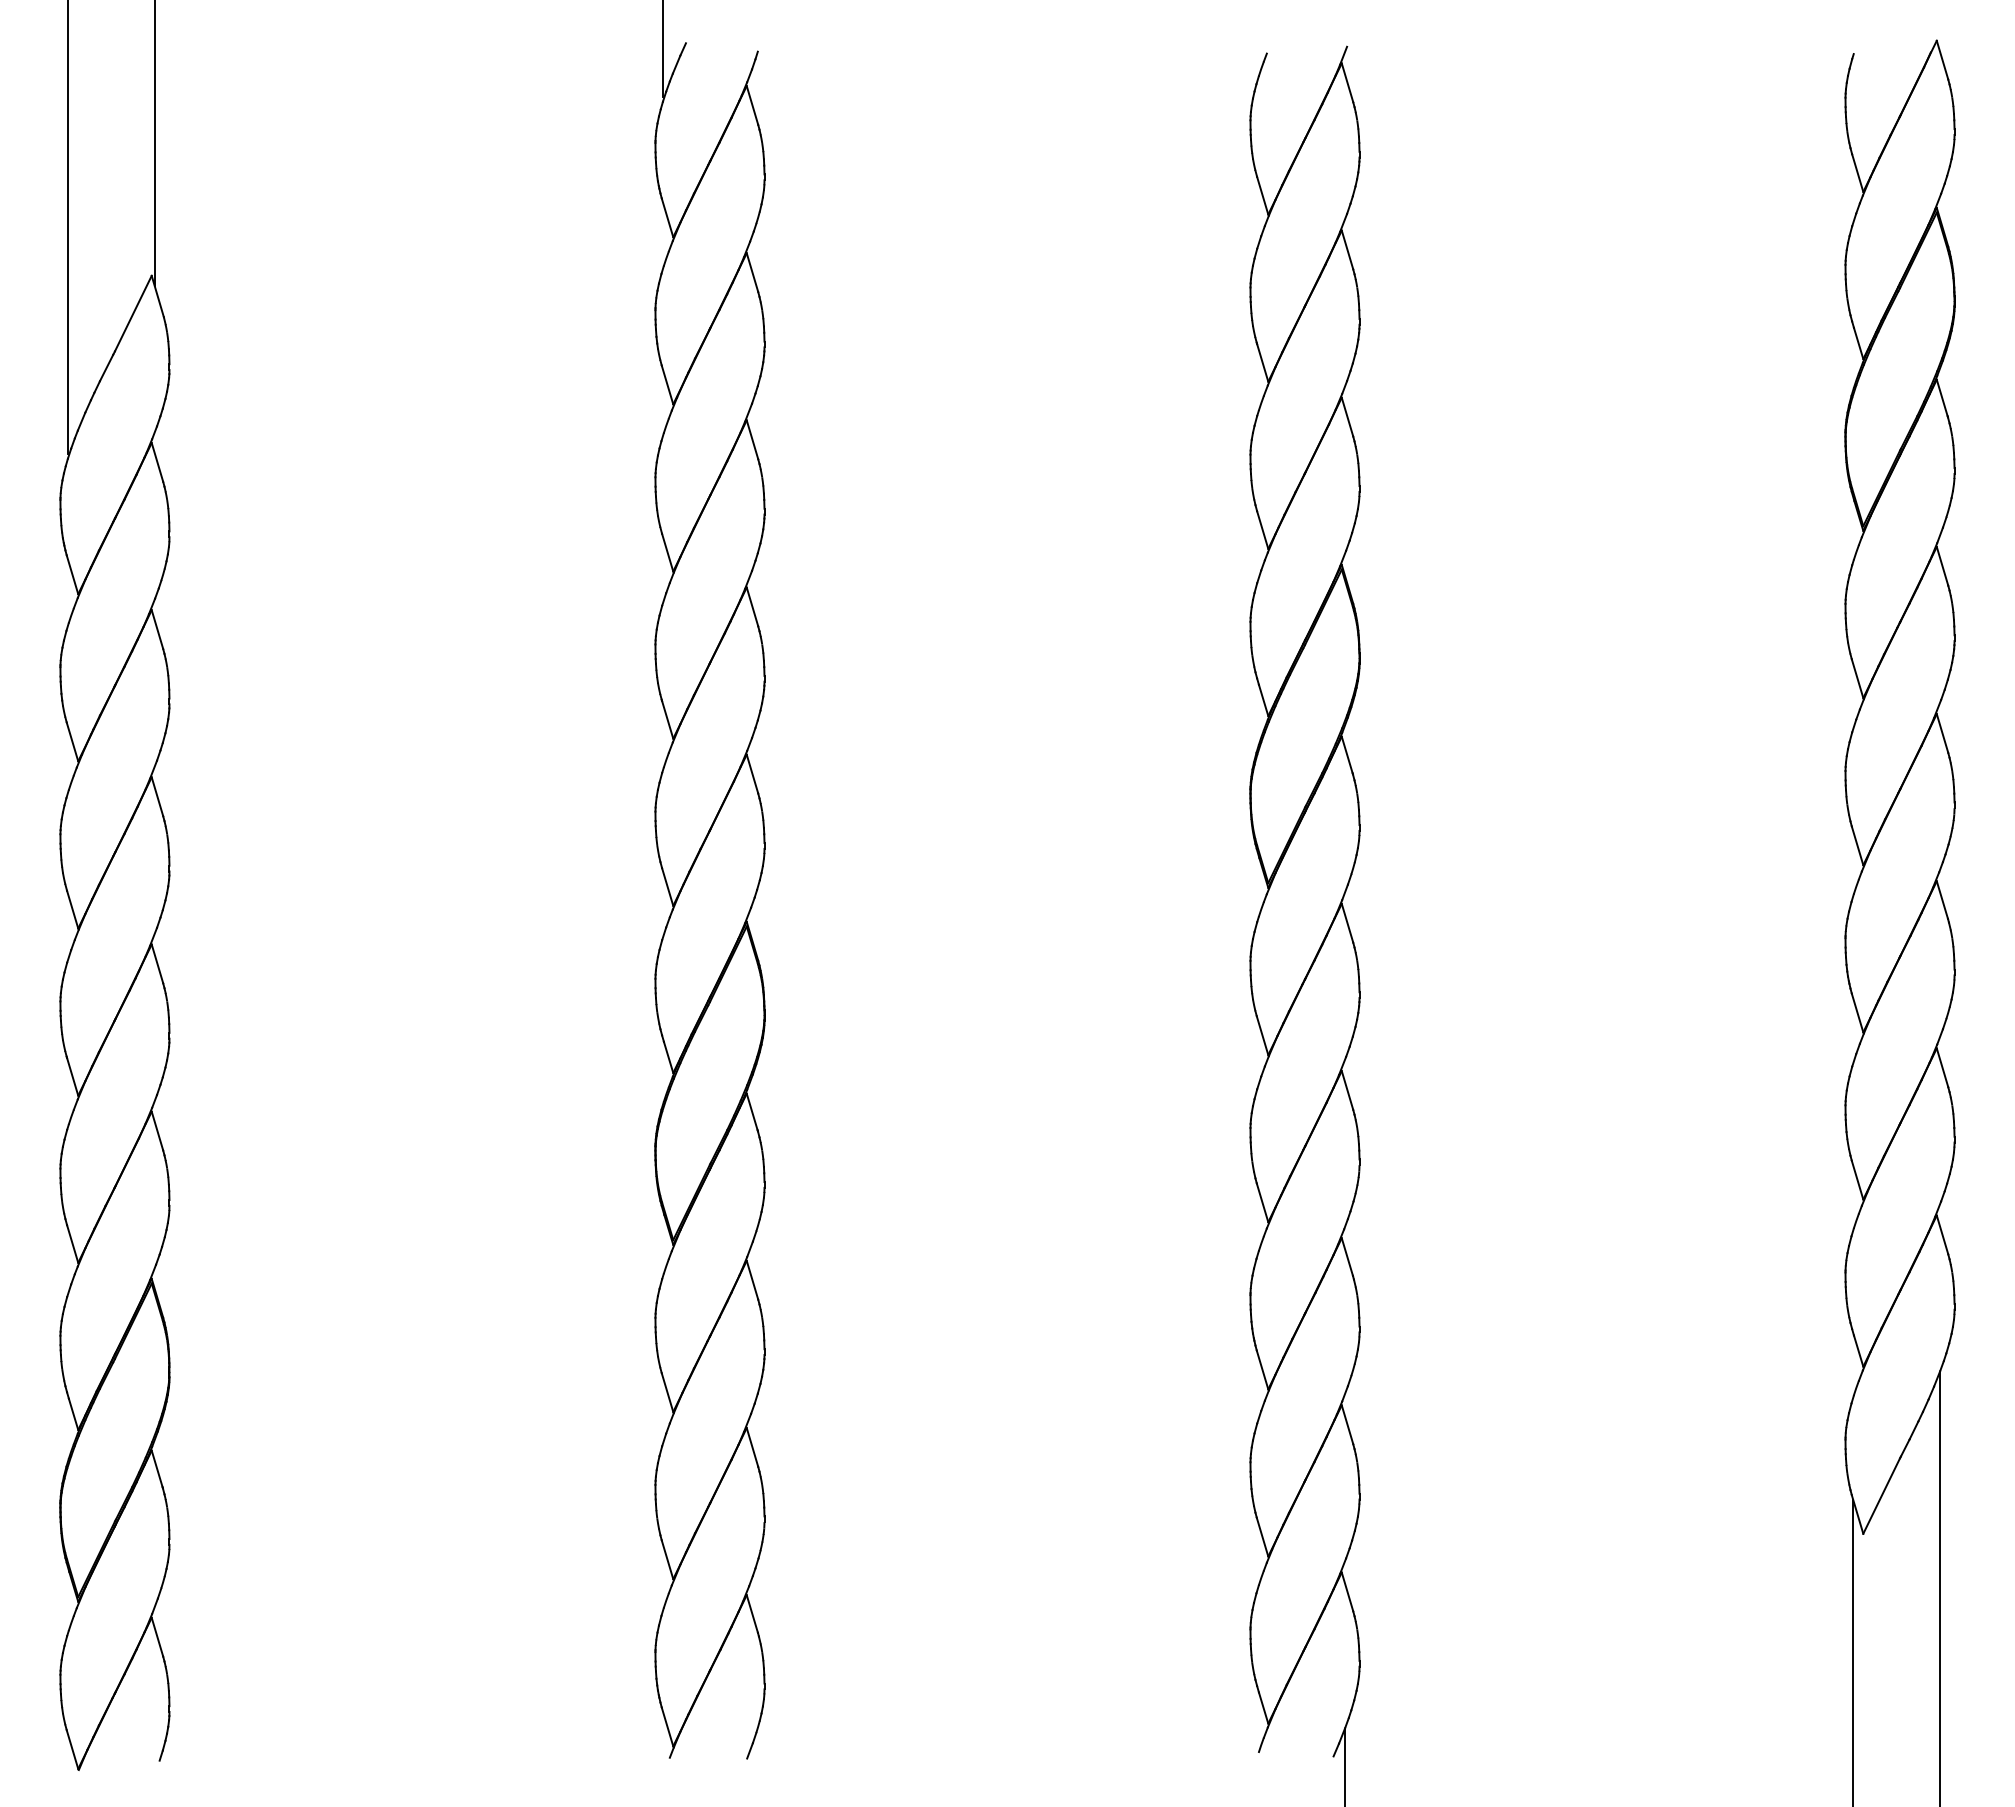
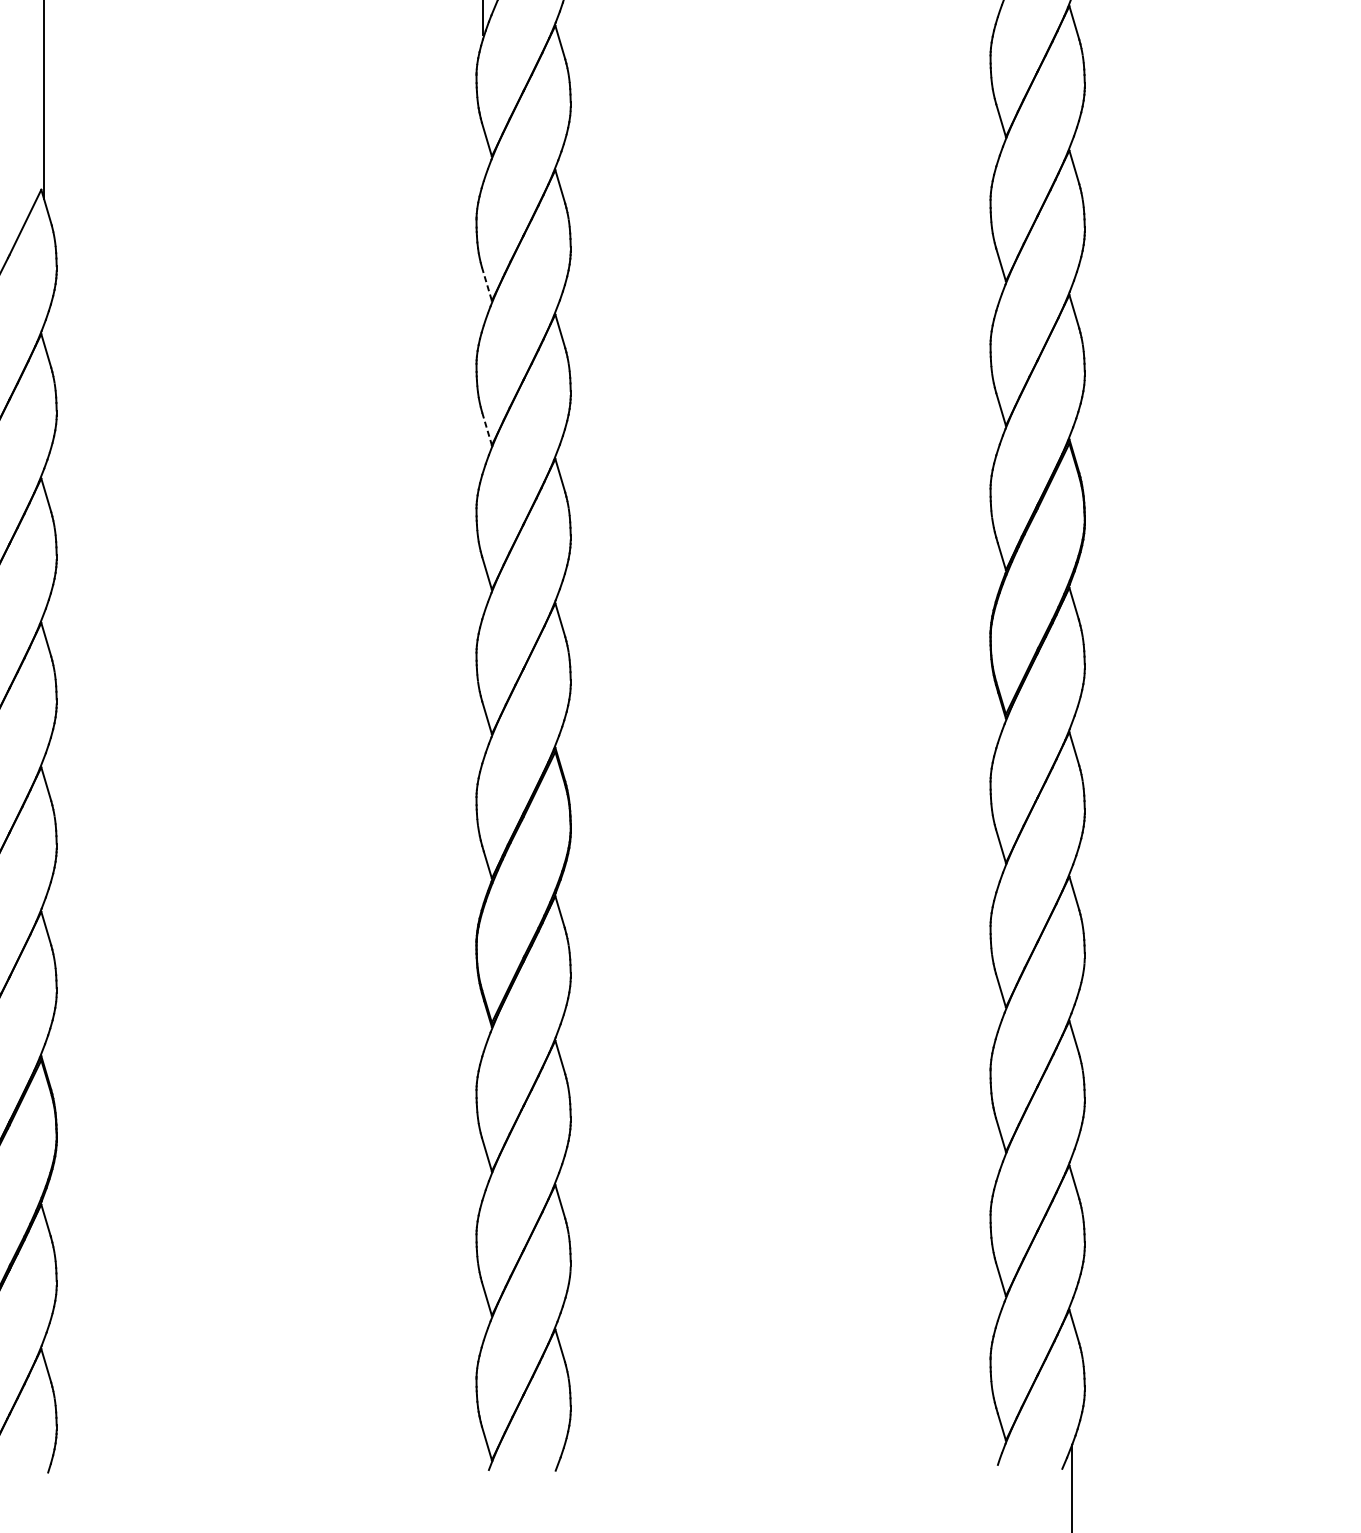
line: (667, 385) -> (486, 284), solid -> dashed
line: (667, 552) -> (486, 428), solid -> dashed

